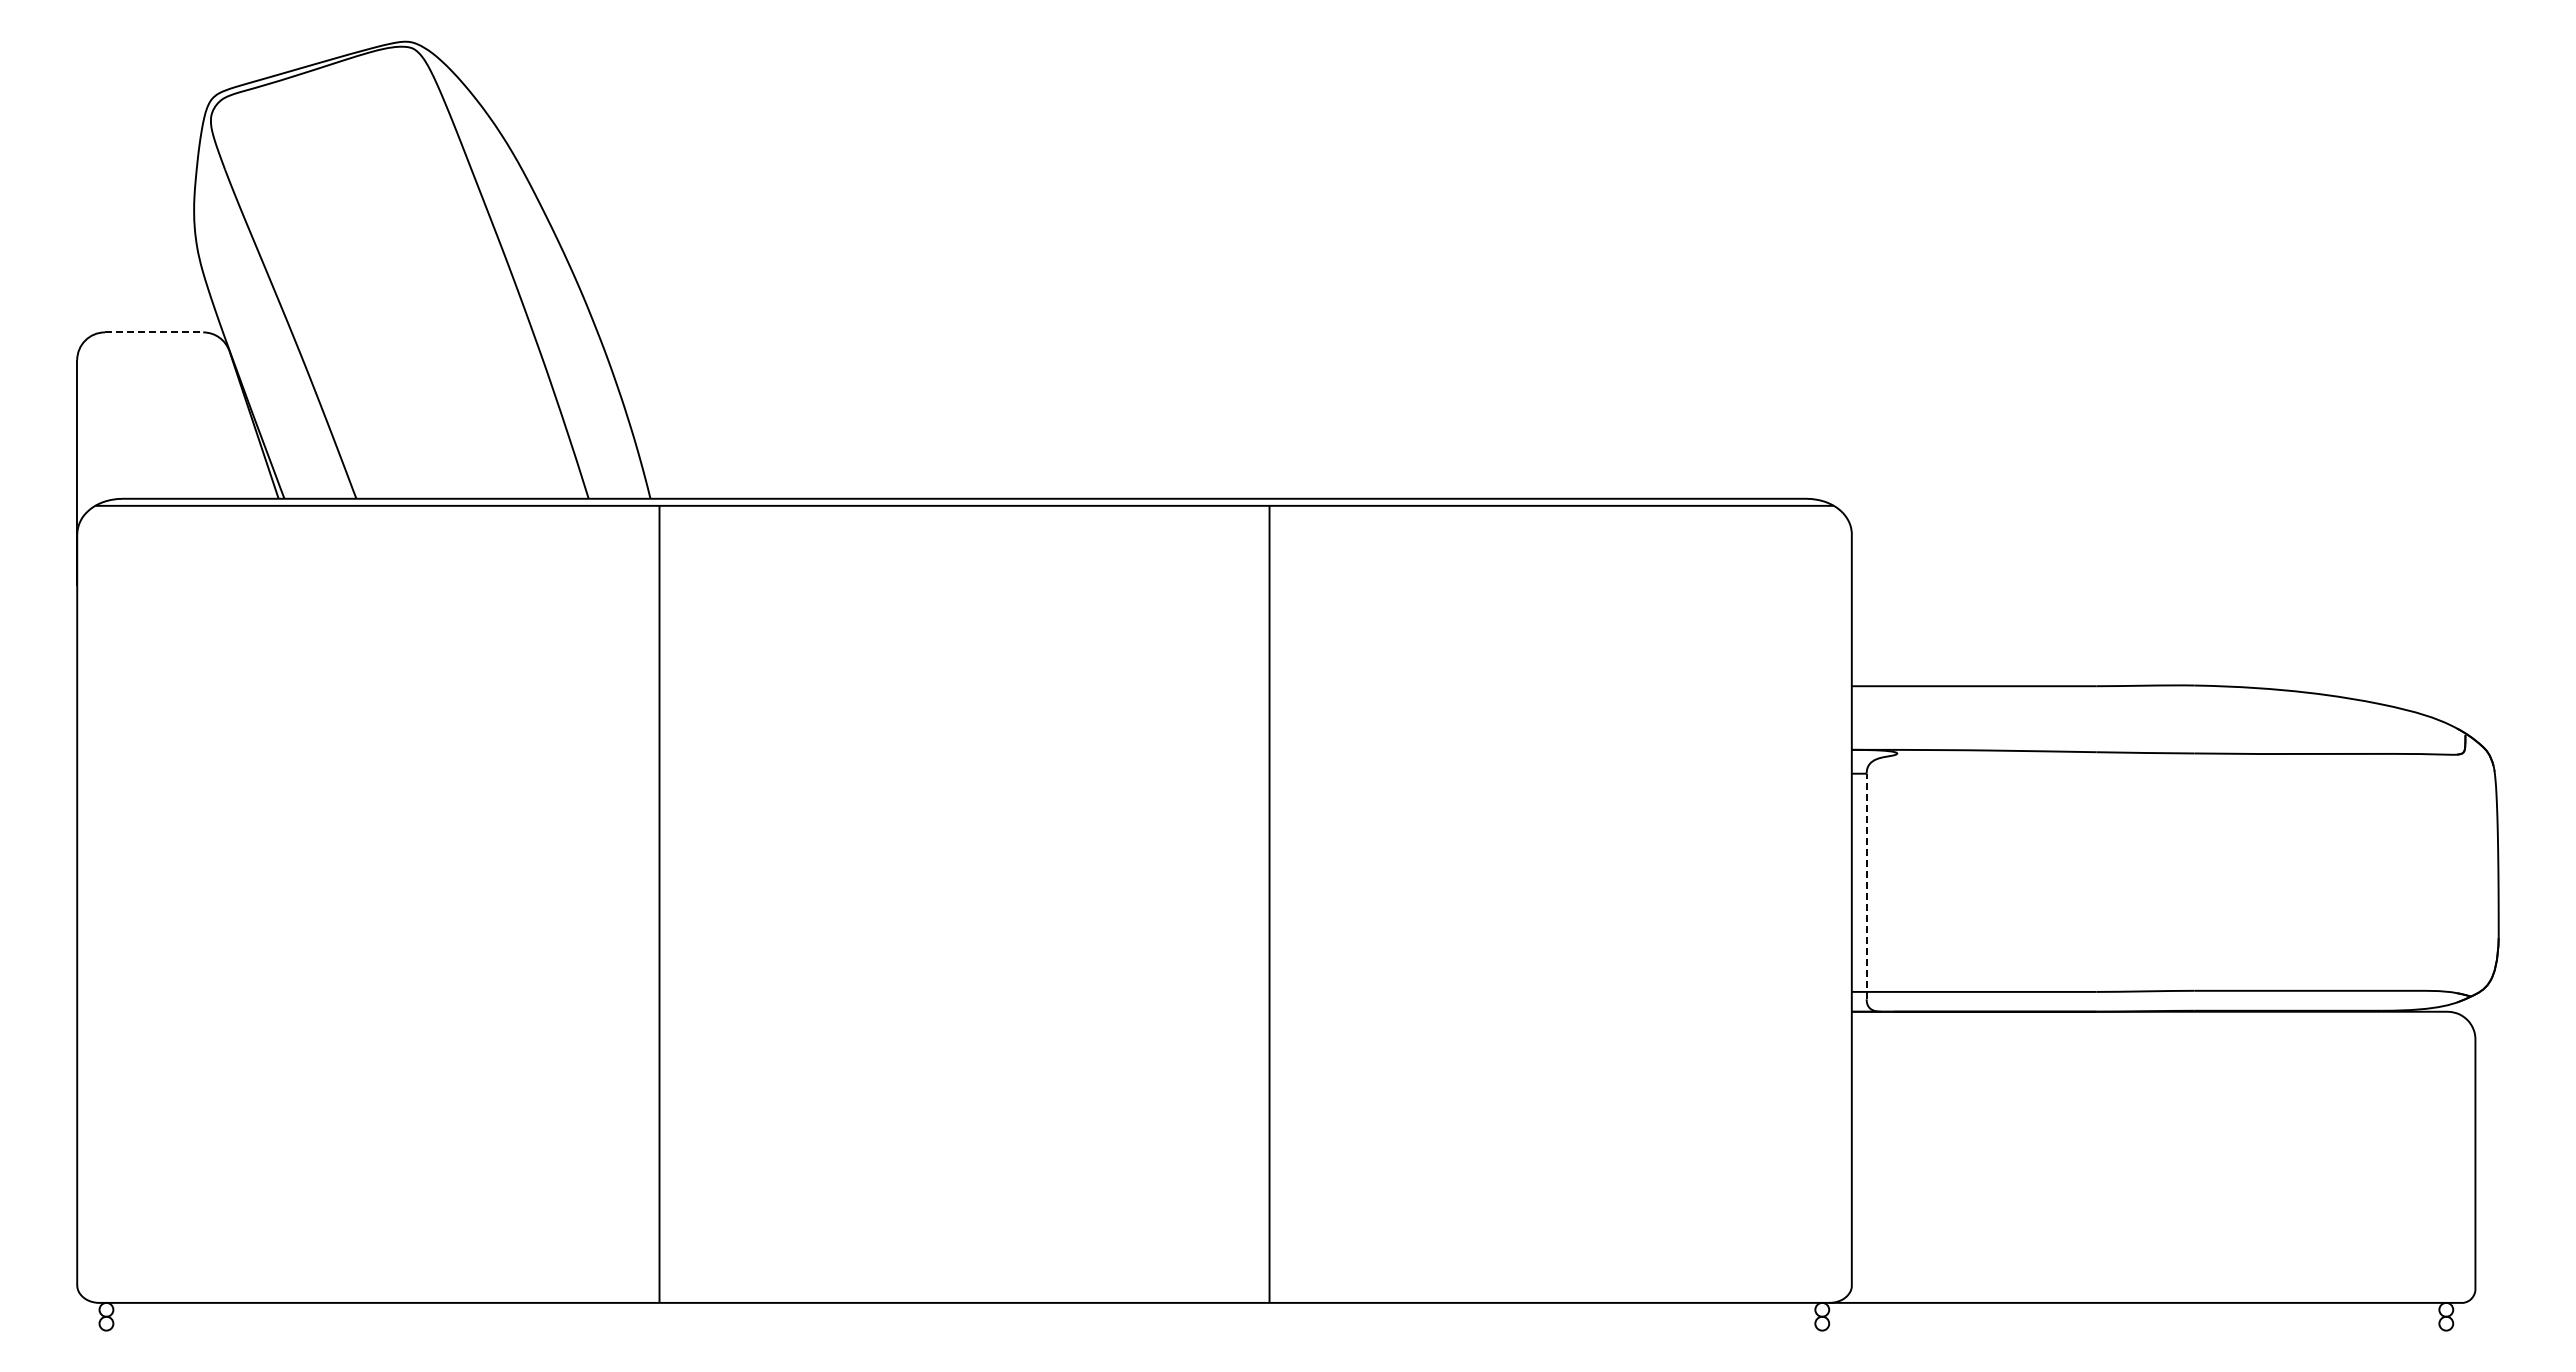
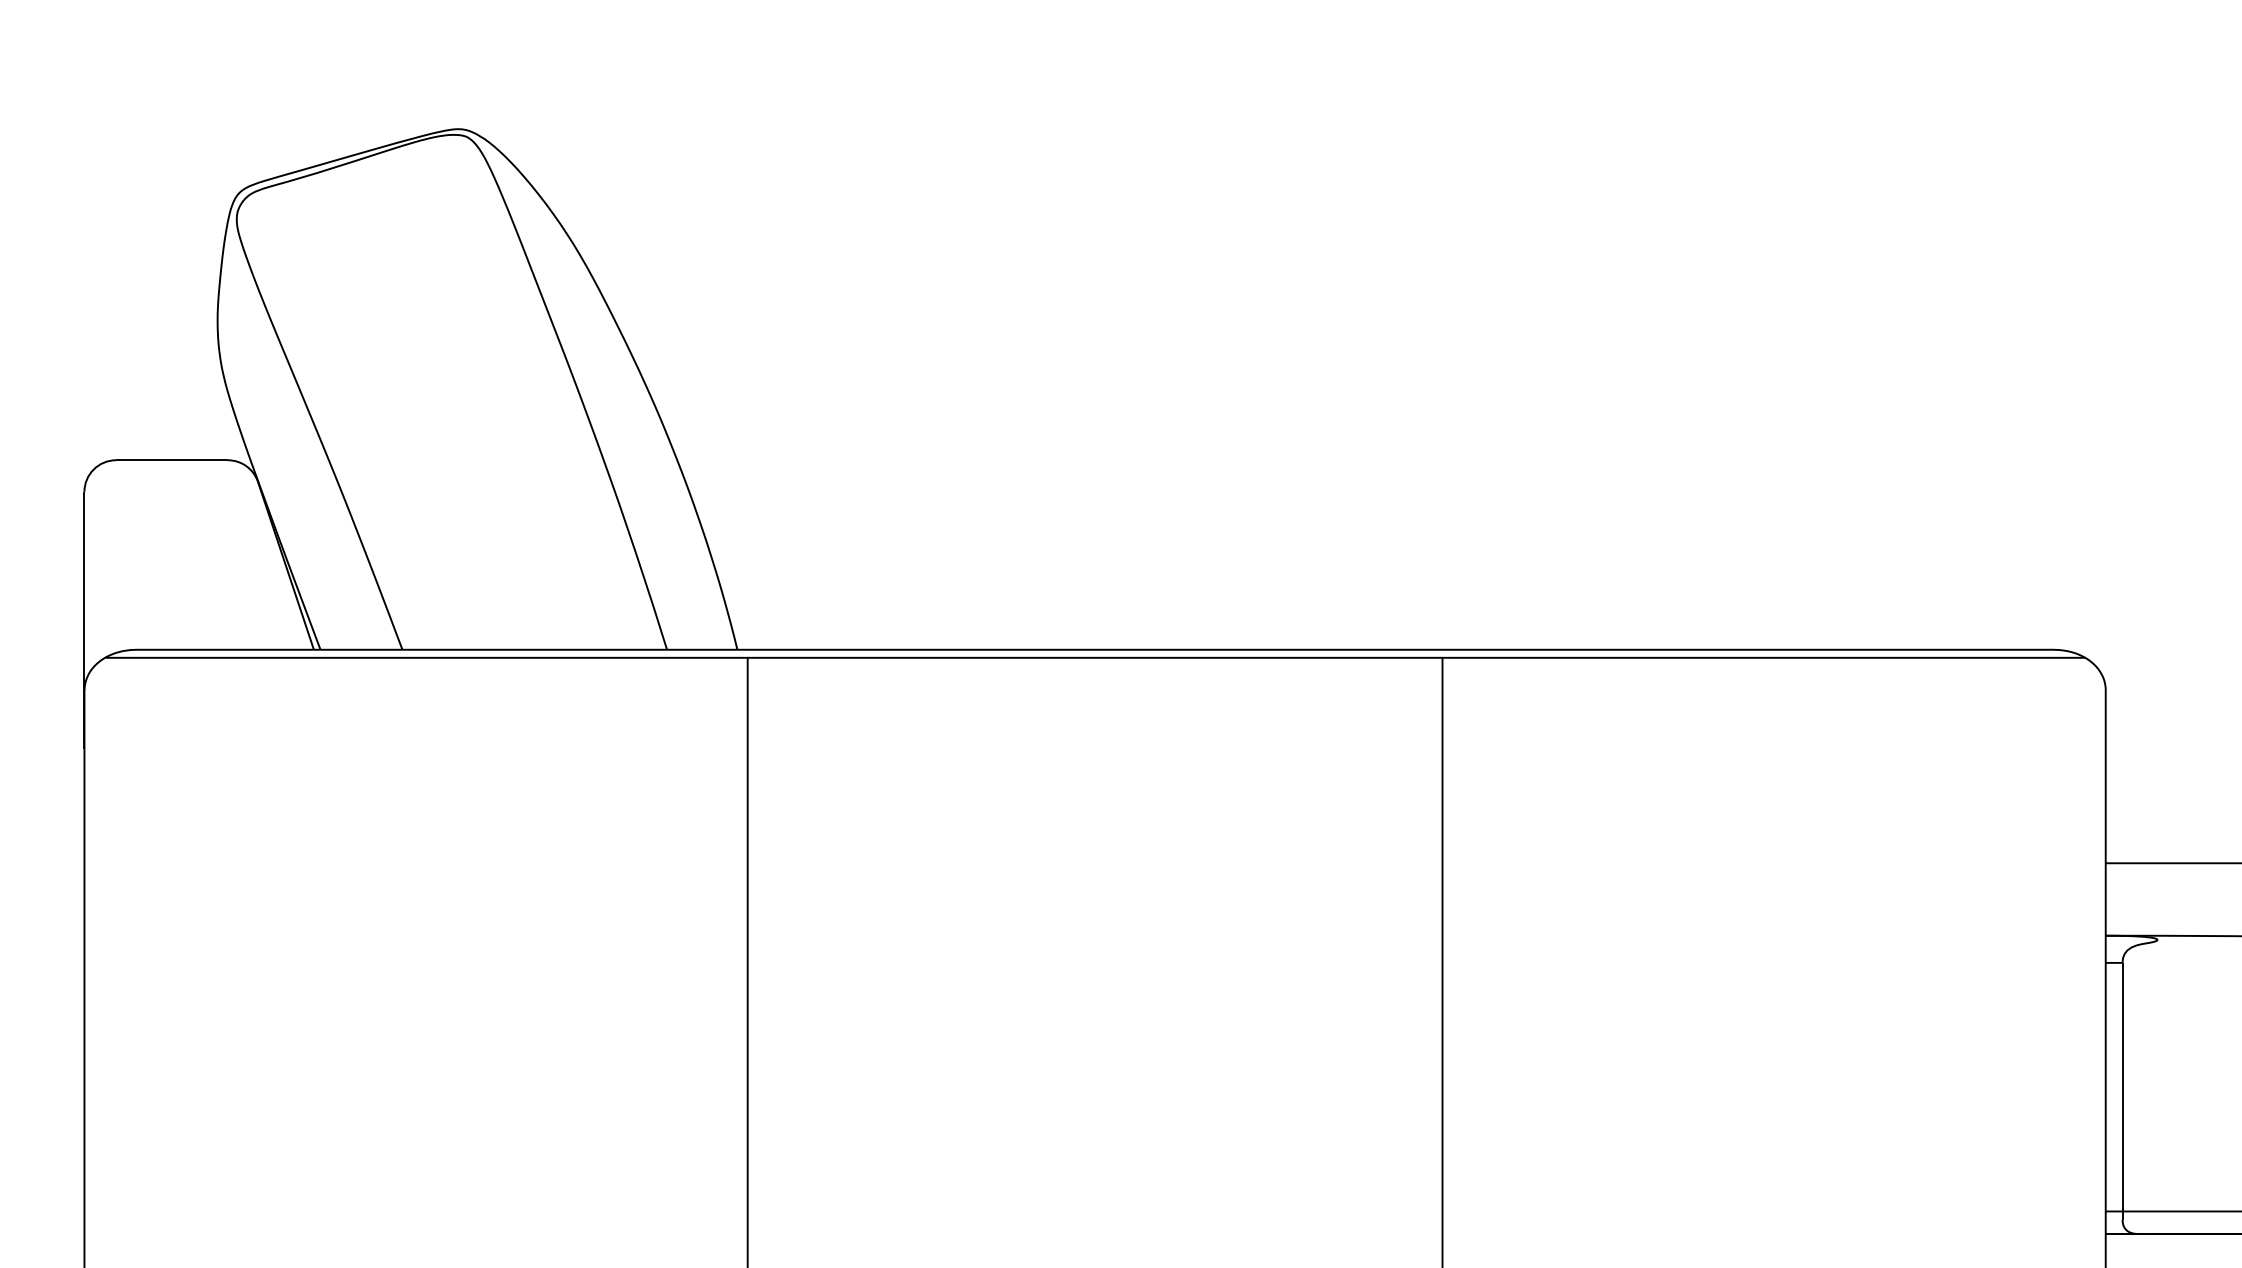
line: (154, 332) -> (172, 460), dashed -> solid
line: (1866, 886) -> (2122, 1091), dashed -> solid

